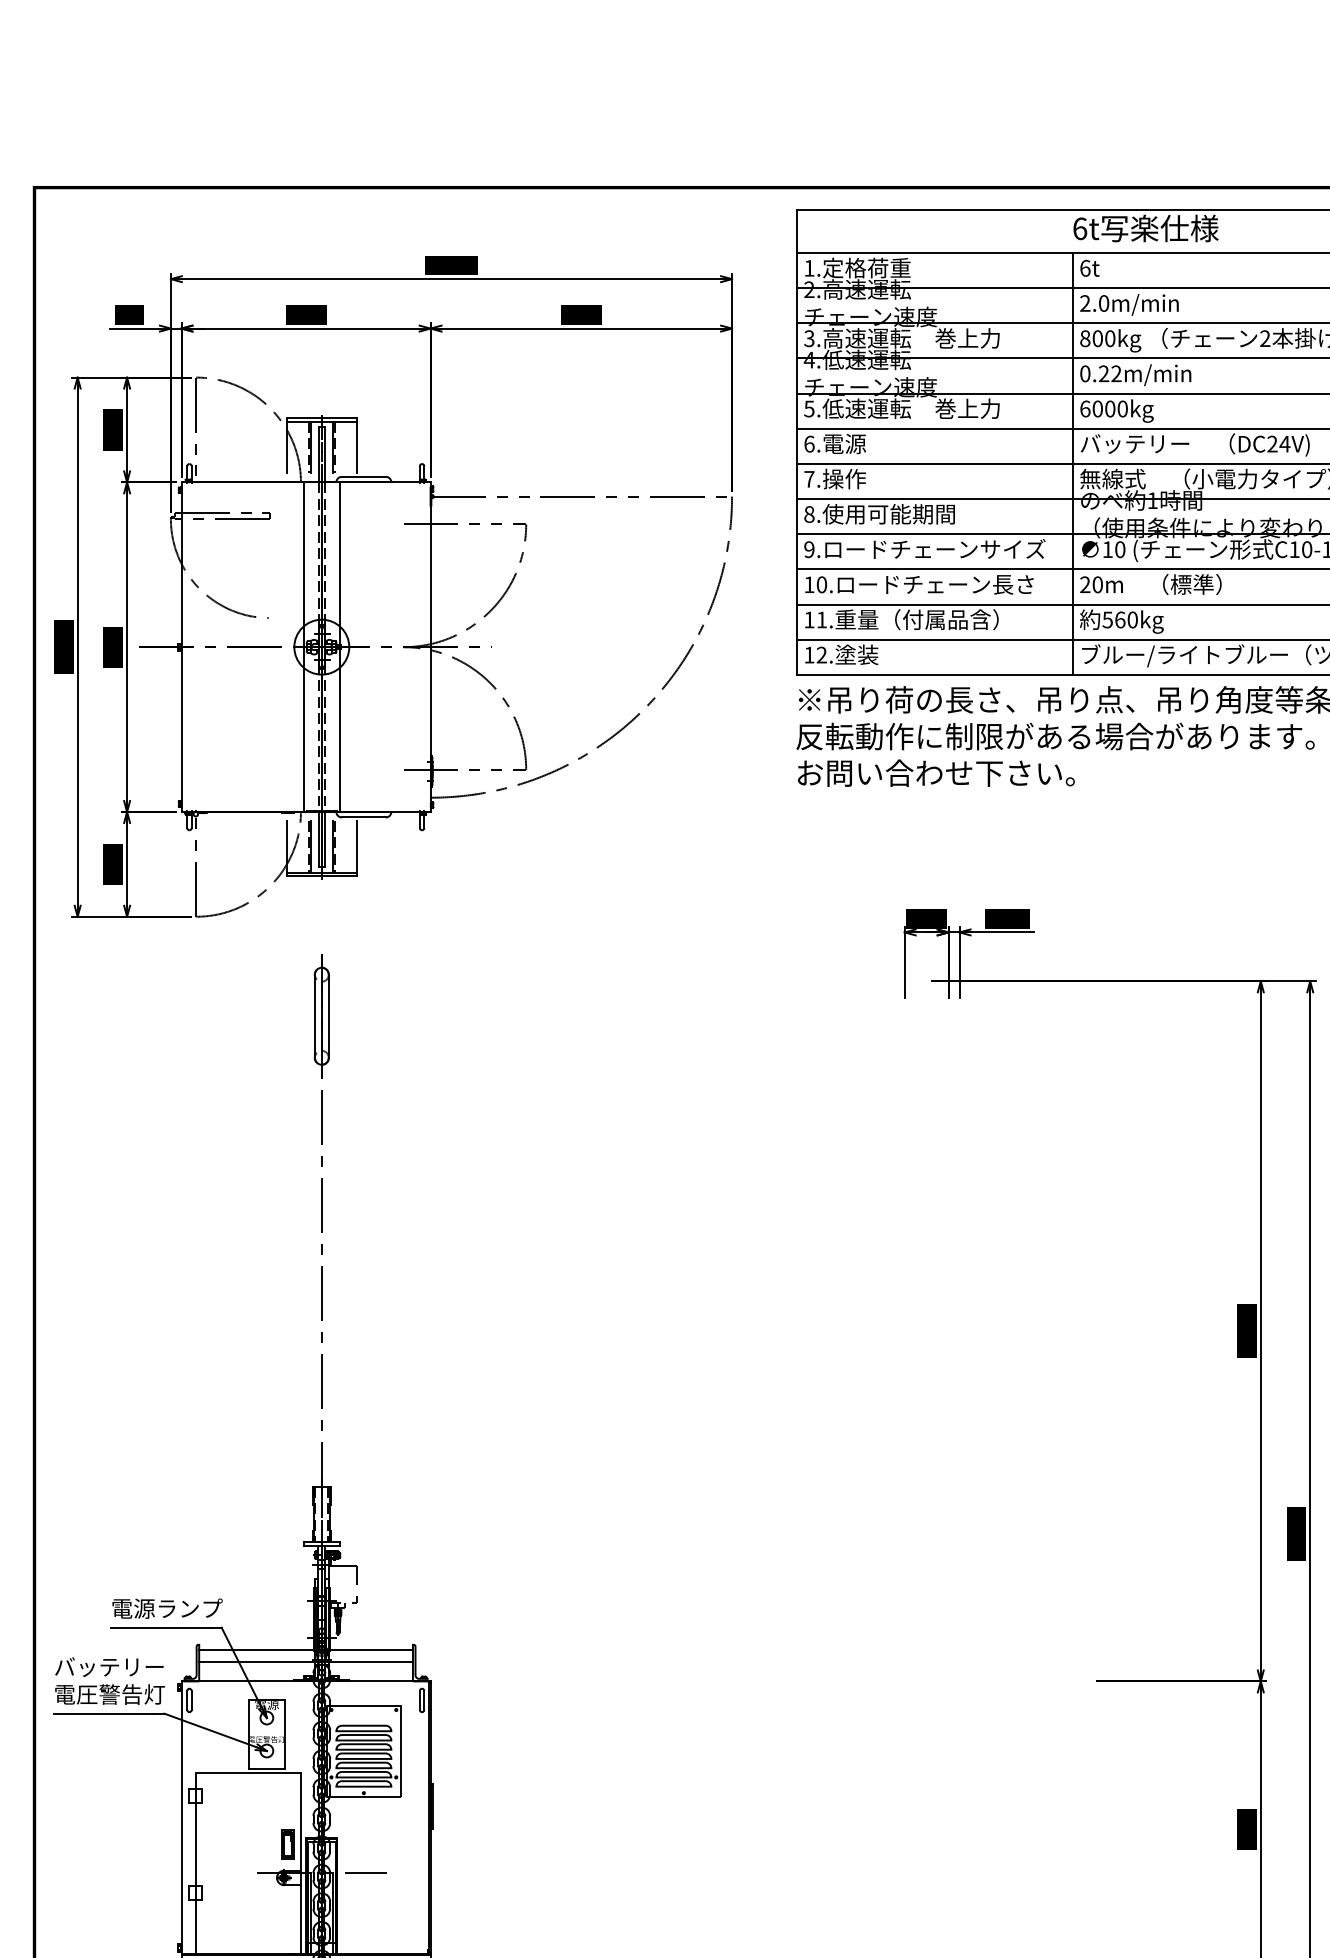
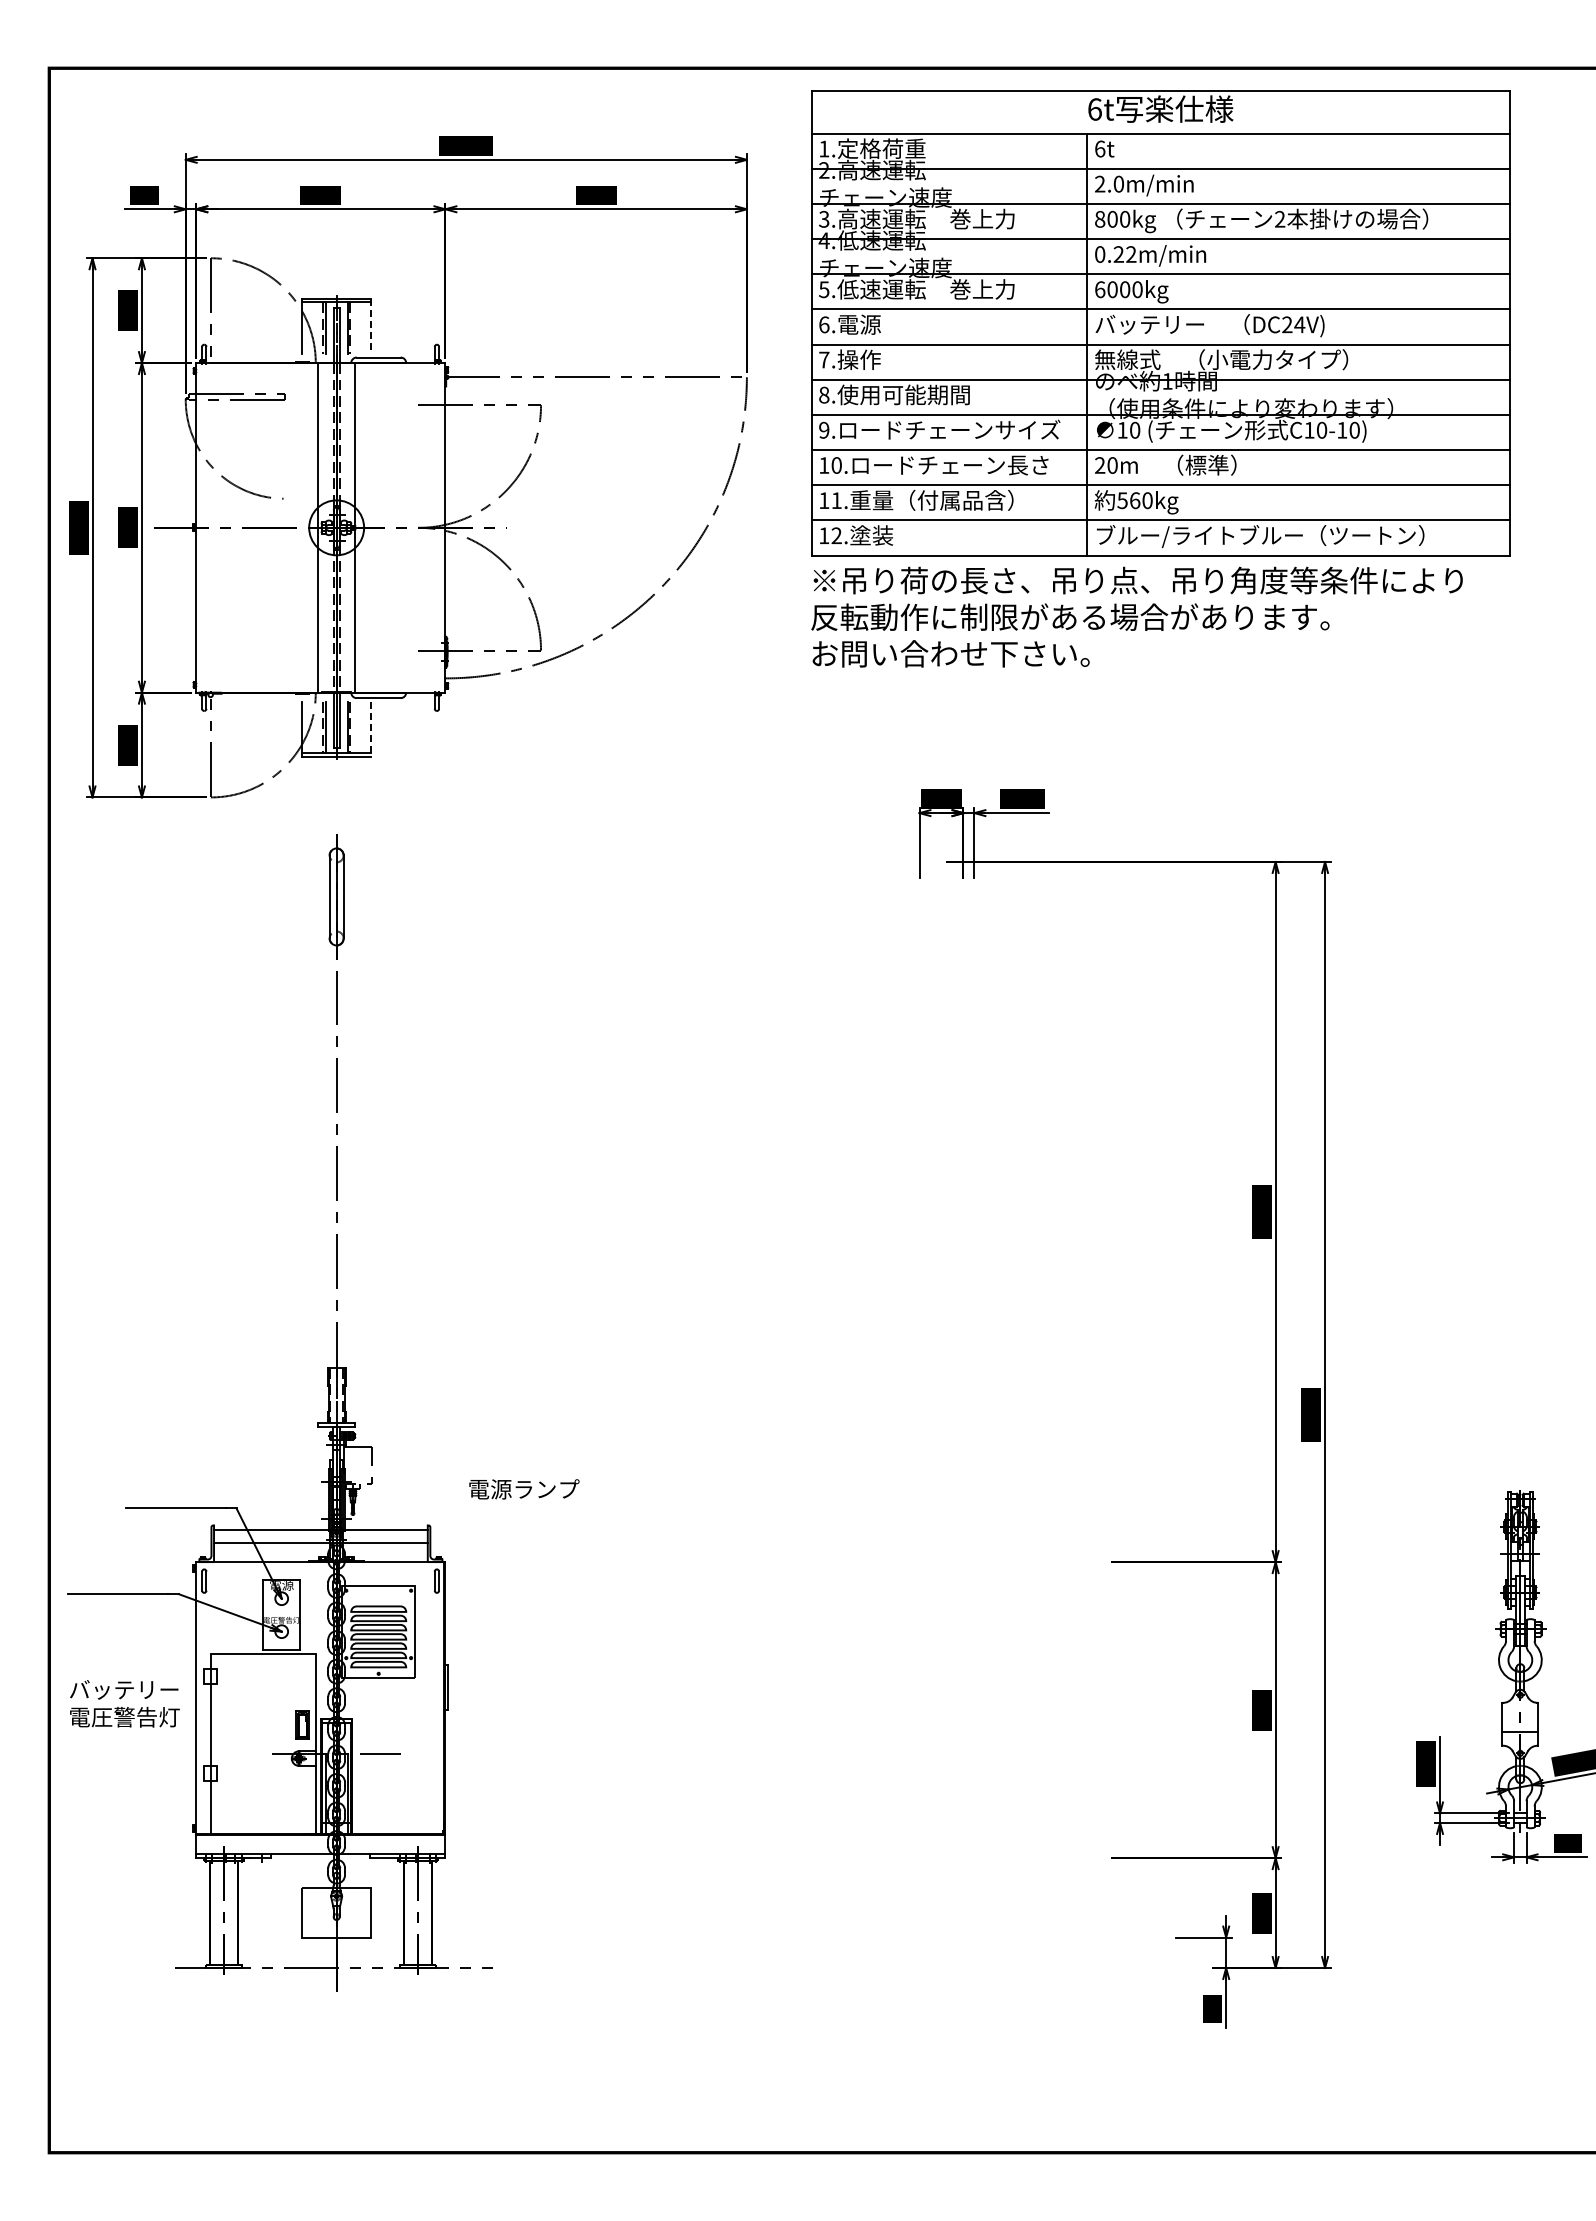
line: (356, 445) -> (371, 326), solid -> dashed
line: (356, 848) -> (371, 729), solid -> dashed
text: (167, 1608) -> (524, 1489), moved
text: (109, 1680) -> (124, 1703), moved

